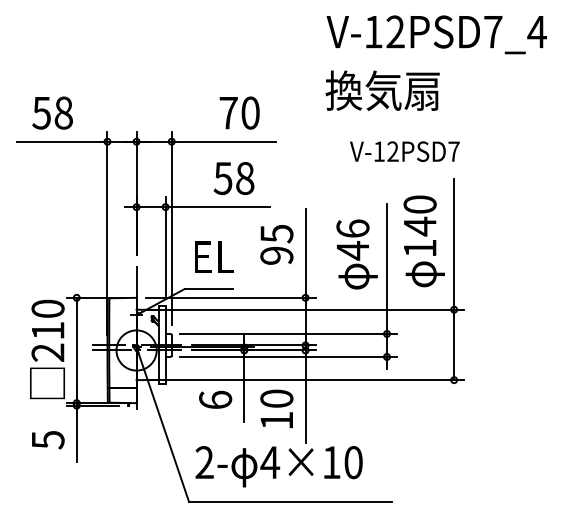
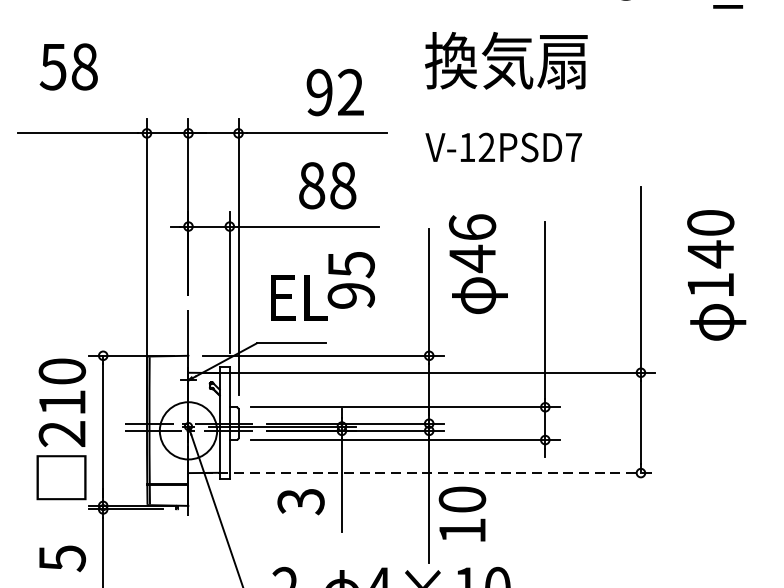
text: (382, 90) -> (506, 60), moved
text: (52, 112) -> (68, 66), moved
text: (239, 112) -> (335, 91), 70 -> 92
text: (404, 151) -> (503, 147), moved
text: (222, 178) -> (310, 185), 58 -> 88
text: (423, 241) -> (715, 275), moved
text: (276, 244) -> (350, 279), moved
text: (356, 254) -> (477, 264), moved
line: (305, 380) -> (429, 473), solid -> dashed
text: (215, 399) -> (300, 500), 6 -> 3
text: (276, 408) -> (461, 513), moved

